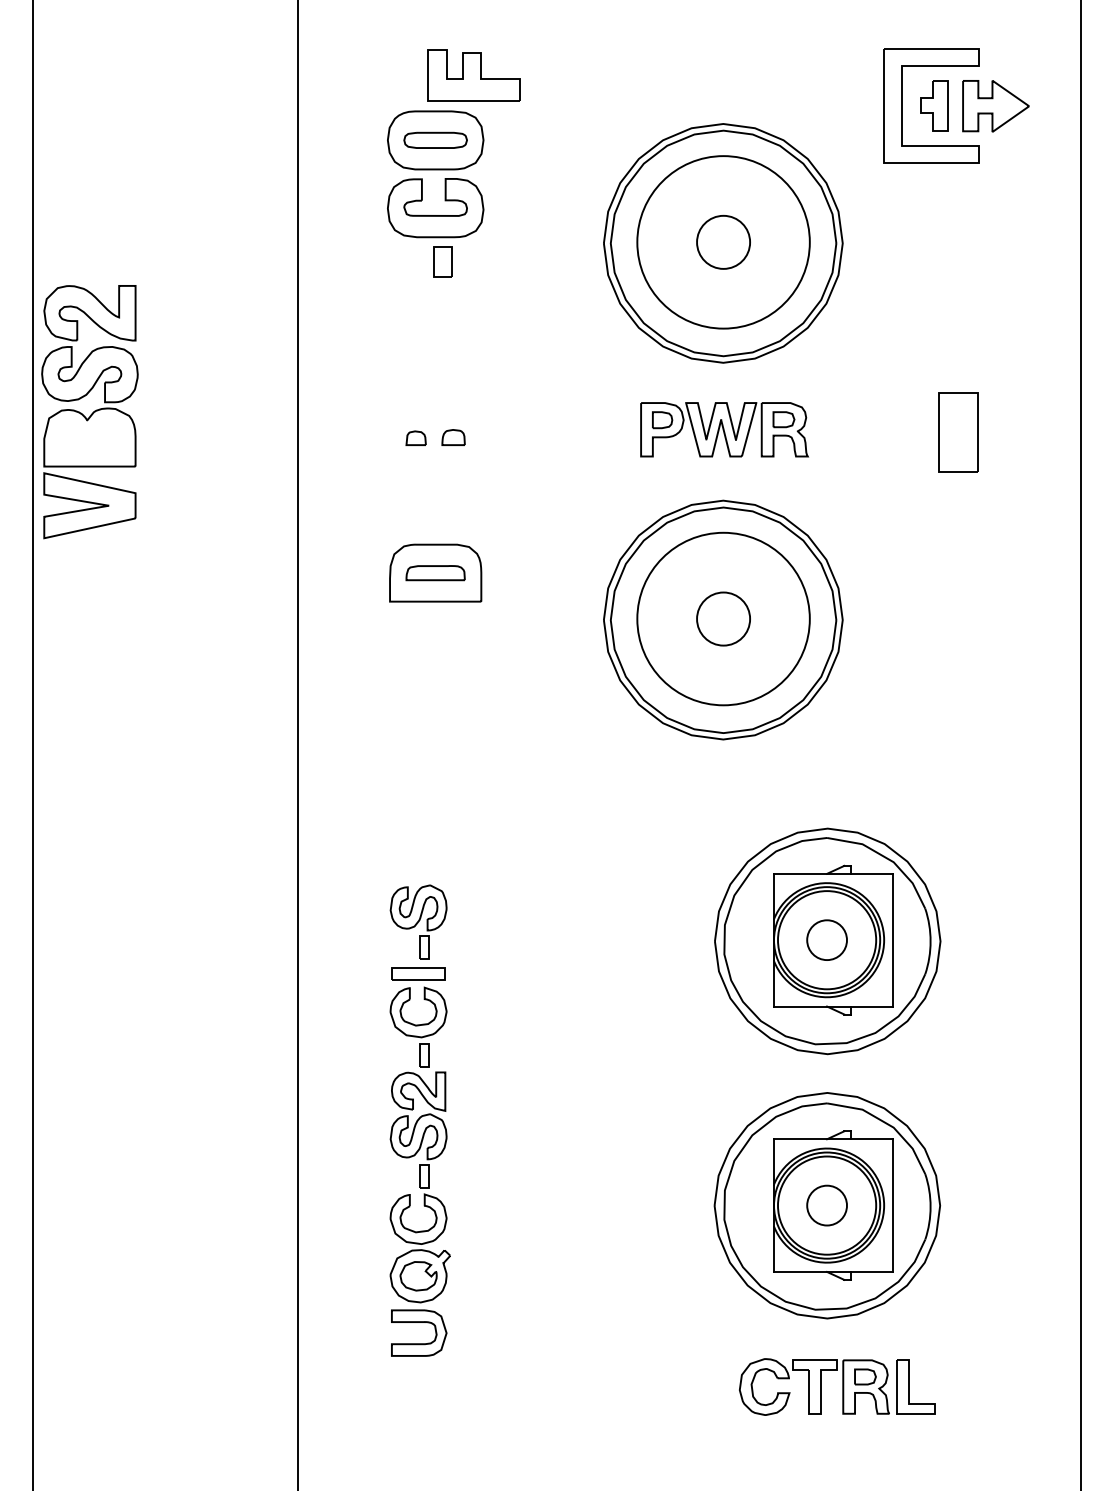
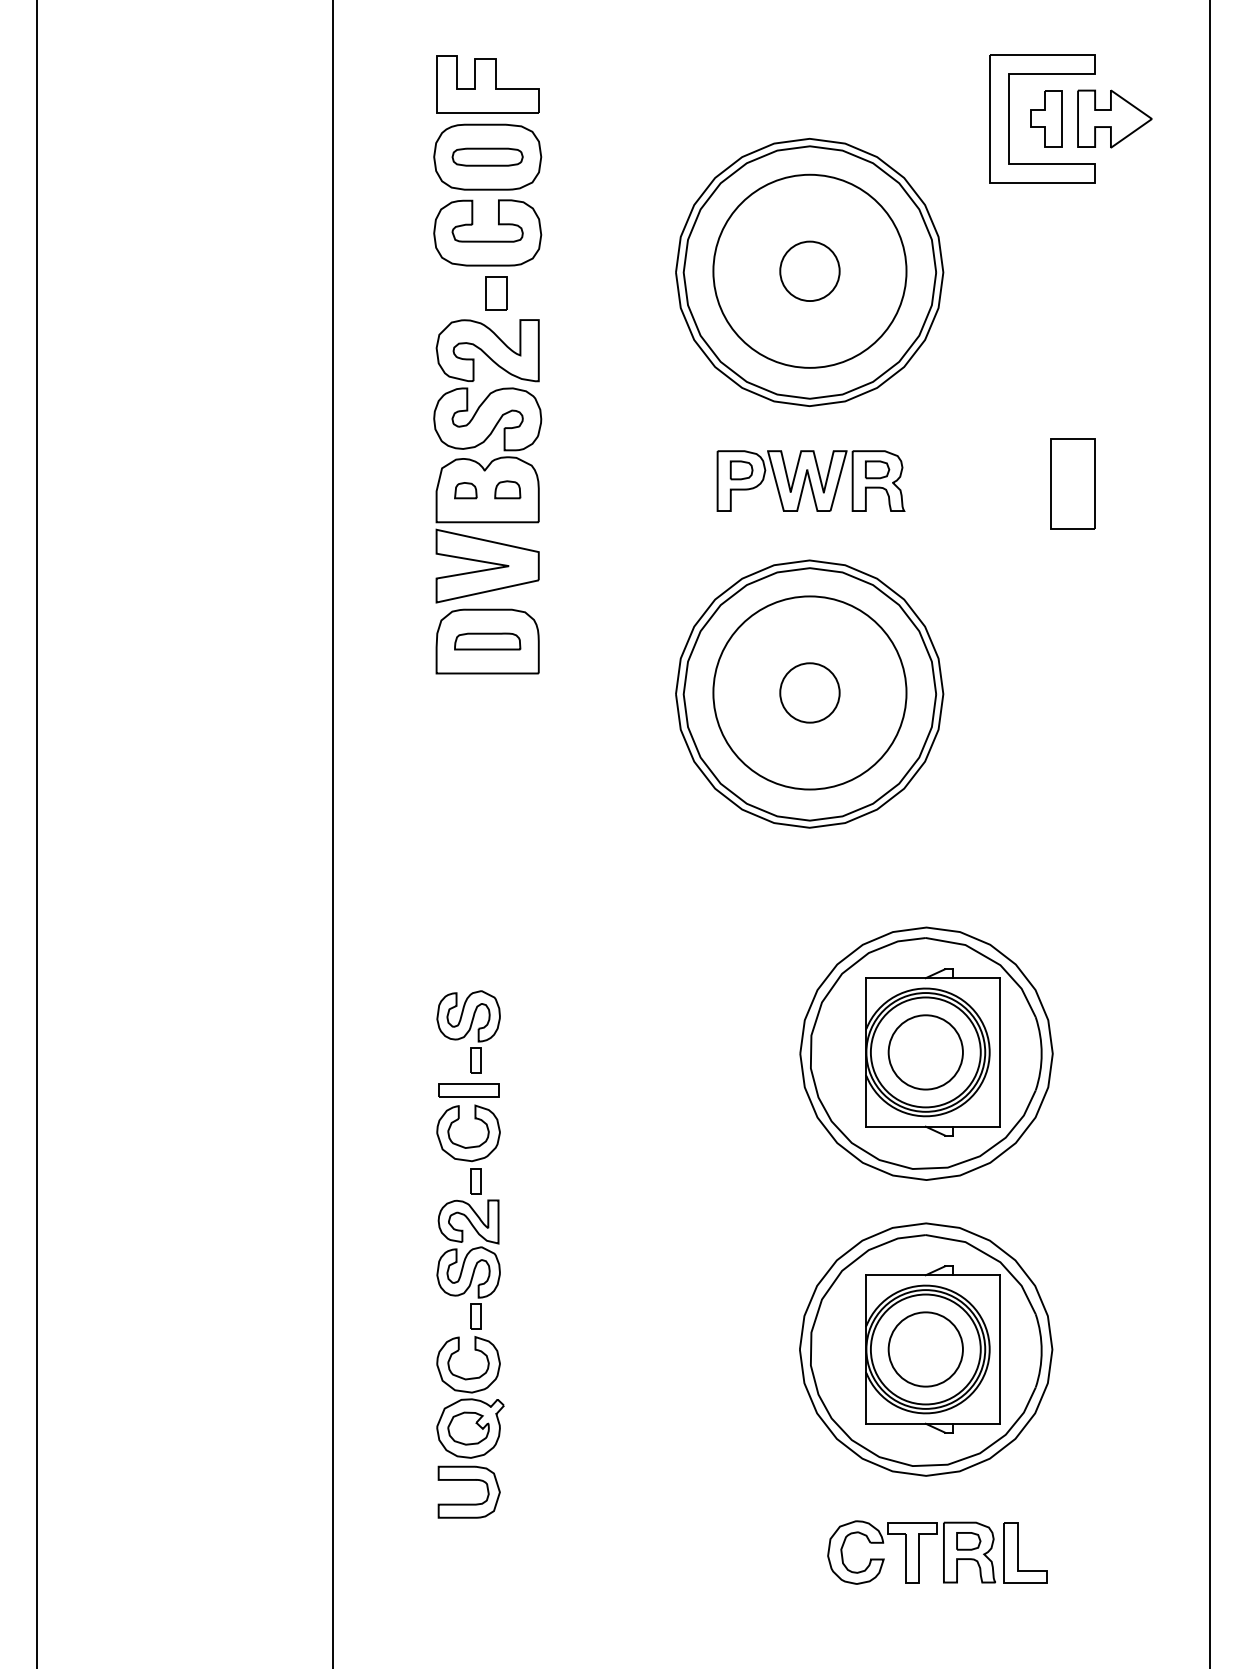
part: (473, 75) -> (487, 84), moved
part: (89, 412) -> (487, 461), moved
circle: (826, 940) -> (925, 1052), size x1.67
circle: (826, 1205) -> (925, 1349), size x1.67

